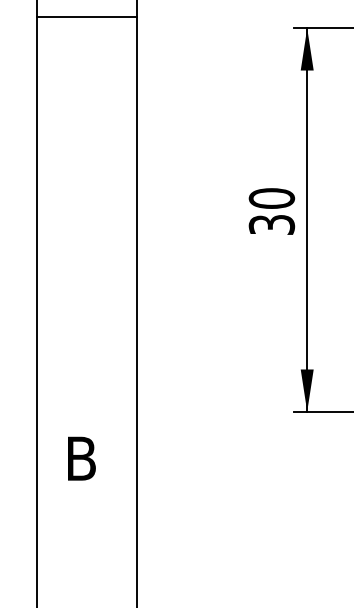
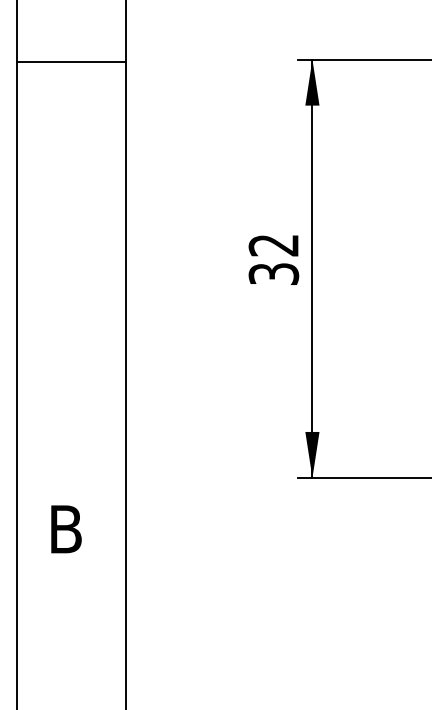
line: (86, 17) -> (71, 62), moved
text: (271, 198) -> (273, 245), 30 -> 32

